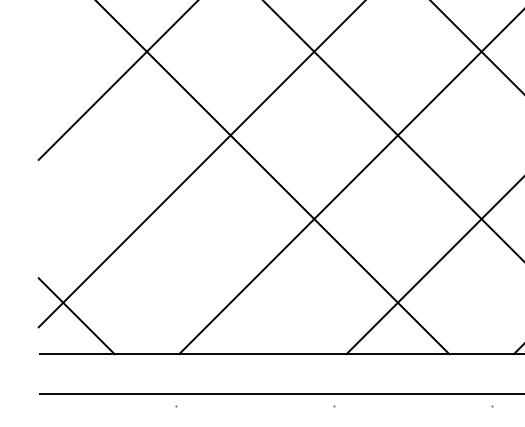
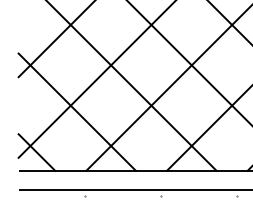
line: (158, 231) -> (76, 111), added

